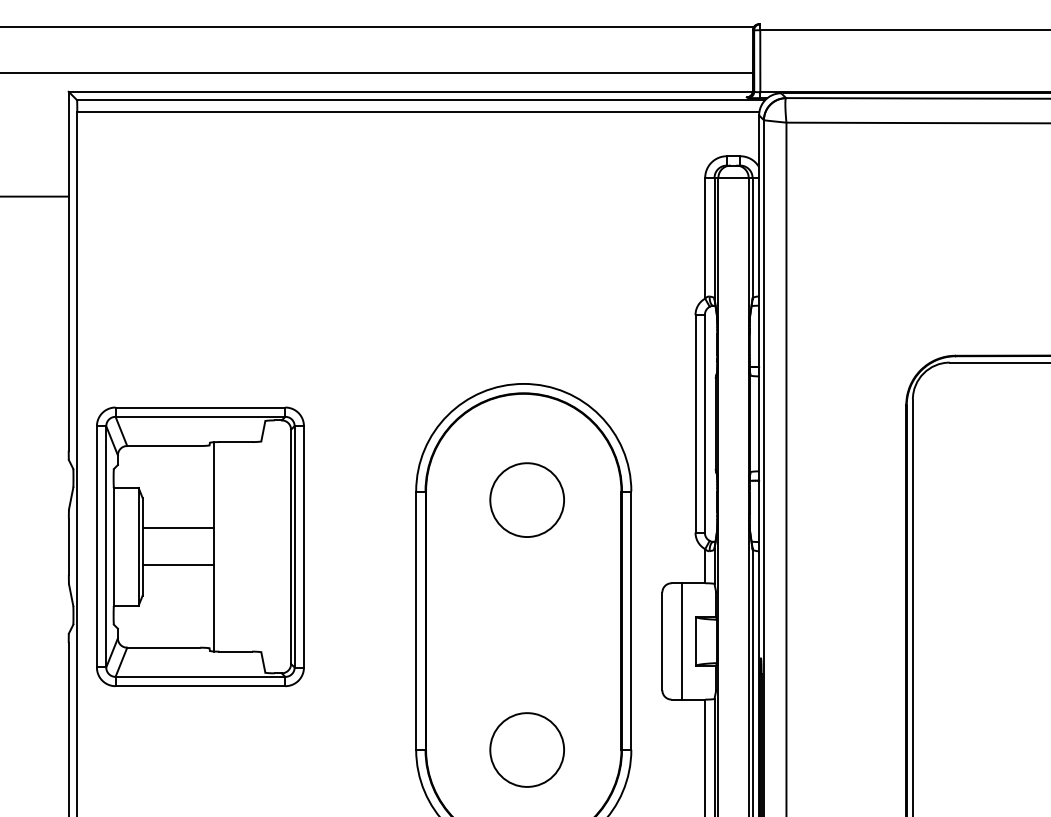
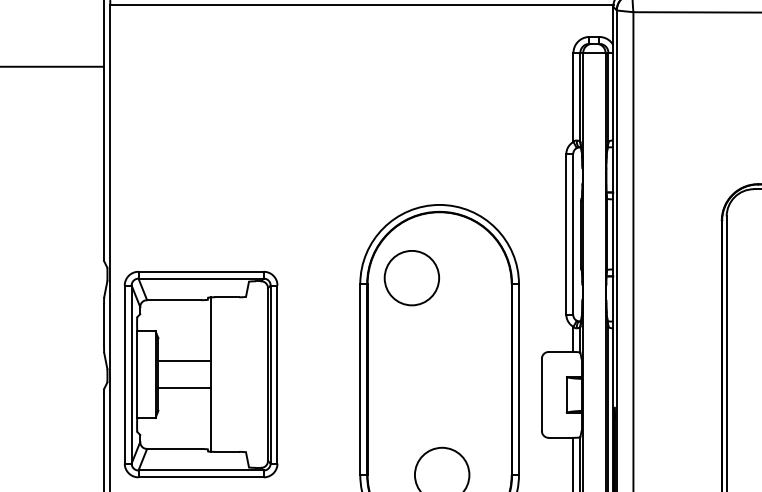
circle: (526, 499) -> (411, 277), moved
part: (200, 546) -> (201, 374), moved
line: (681, 641) -> (555, 394), removed

